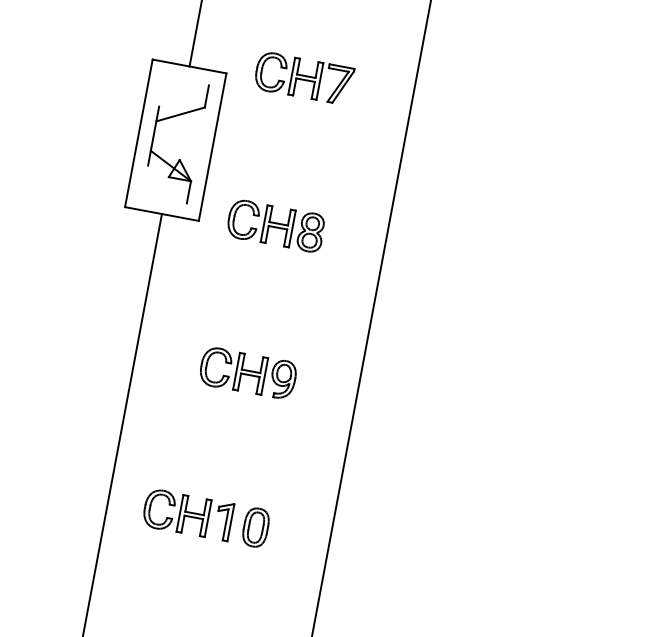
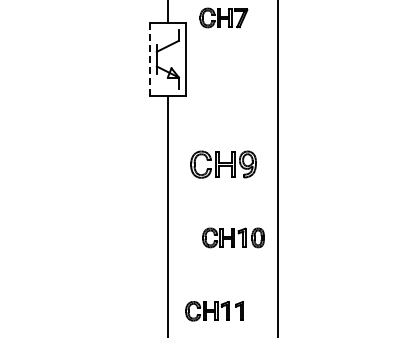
line: (138, 133) -> (149, 59), solid -> dashed
part: (275, 226) -> (223, 91), removed
part: (248, 373) -> (223, 164), size x1.4
part: (206, 517) -> (233, 237), moved

